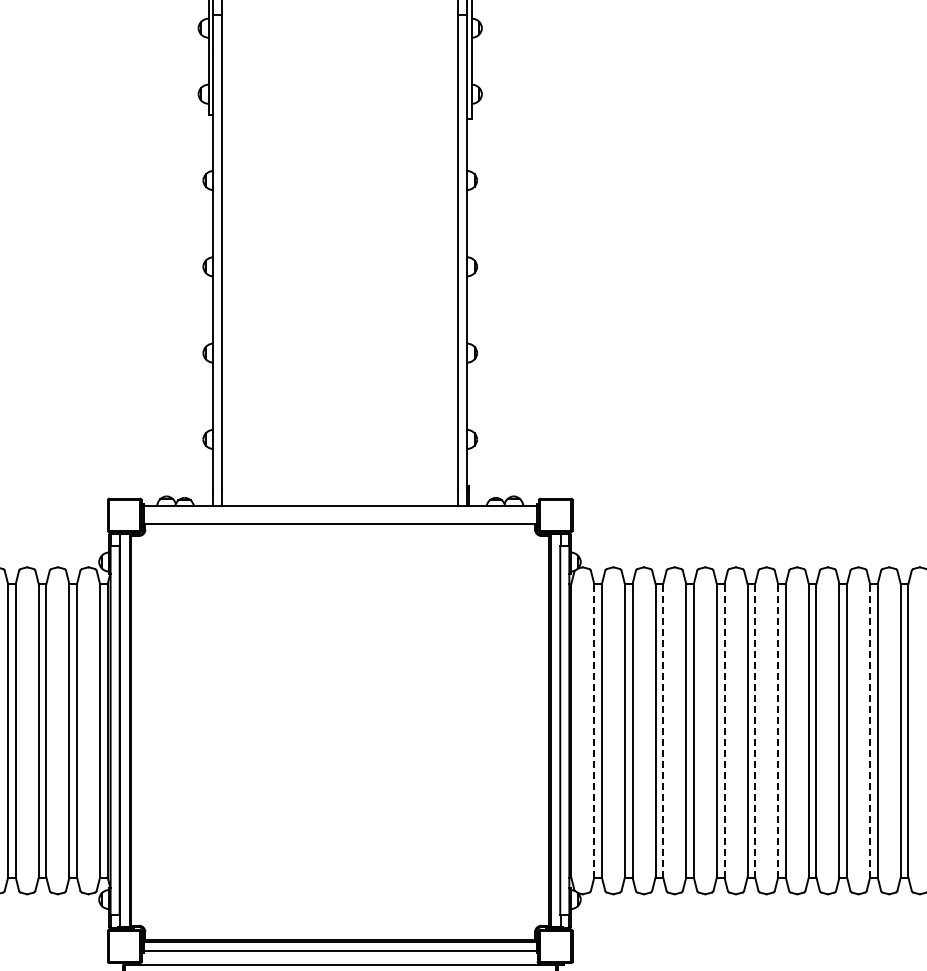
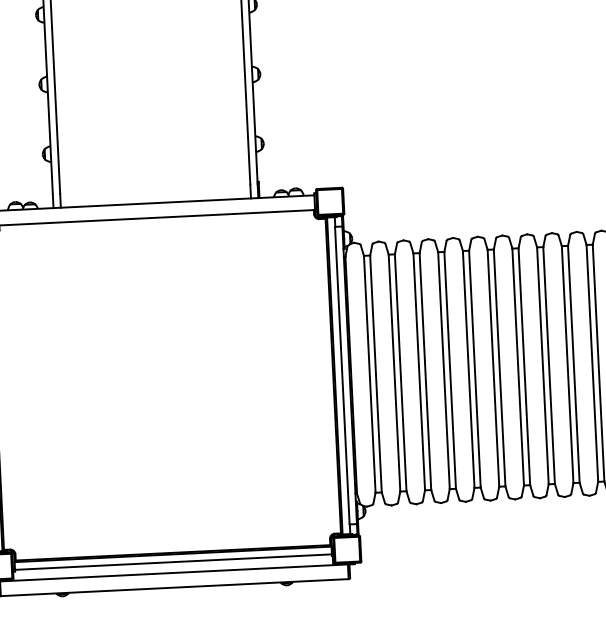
line: (594, 730) -> (369, 374), dashed -> solid
line: (663, 730) -> (425, 371), dashed -> solid
line: (724, 730) -> (474, 368), dashed -> solid
line: (755, 730) -> (499, 367), dashed -> solid
line: (778, 730) -> (518, 366), dashed -> solid
line: (870, 730) -> (592, 363), dashed -> solid

